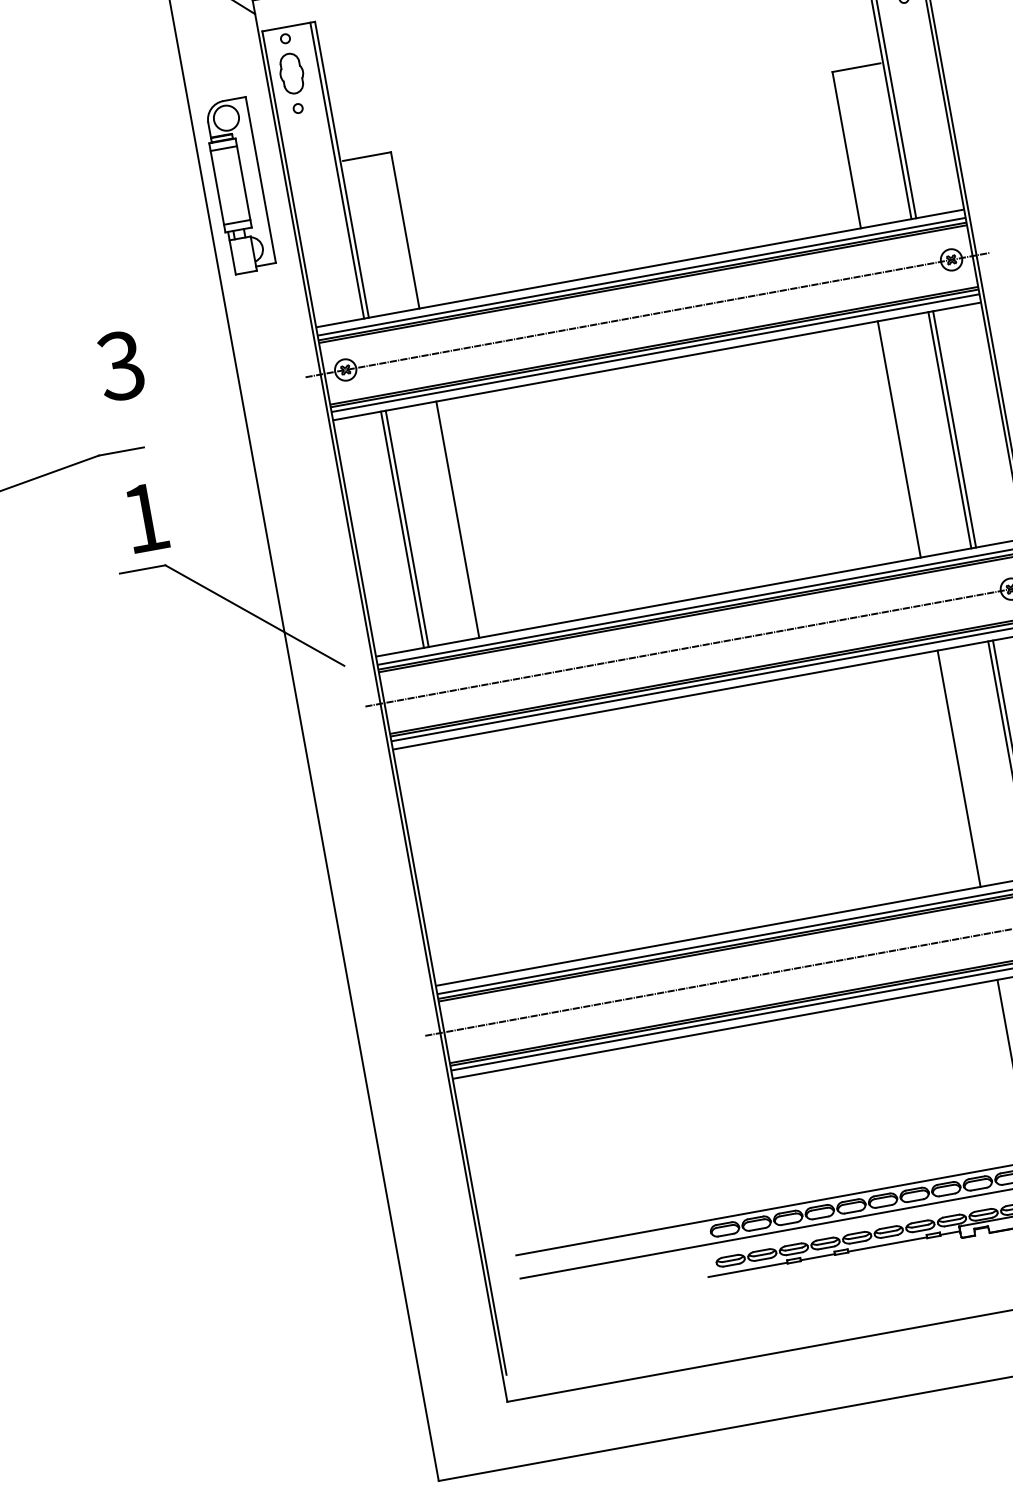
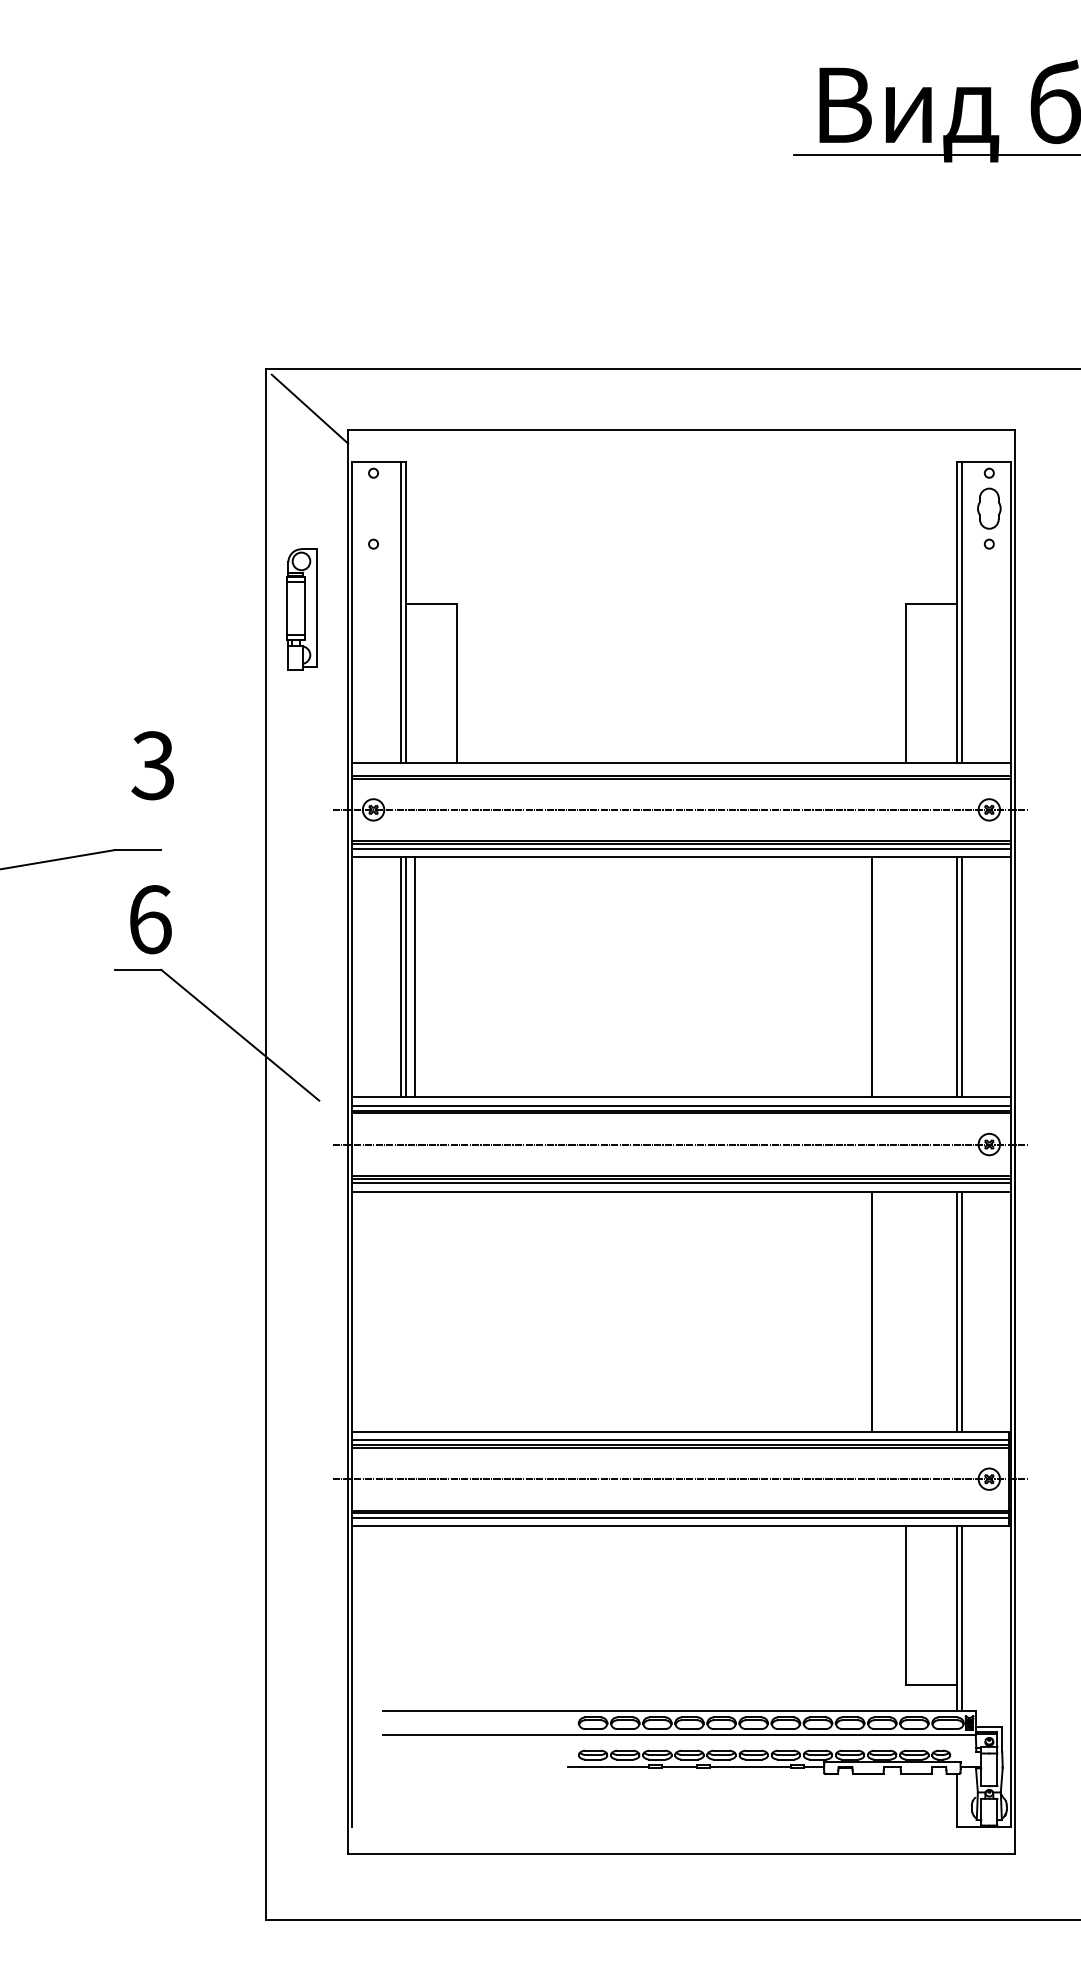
part: (291, 73) -> (373, 508), removed
part: (238, 185) -> (301, 609), size x0.7
line: (641, 277) -> (681, 771), removed
line: (899, 439) -> (871, 977), moved
text: (145, 517) -> (150, 919), 1 -> 6
line: (458, 519) -> (415, 977), moved
line: (958, 768) -> (871, 1311), moved

